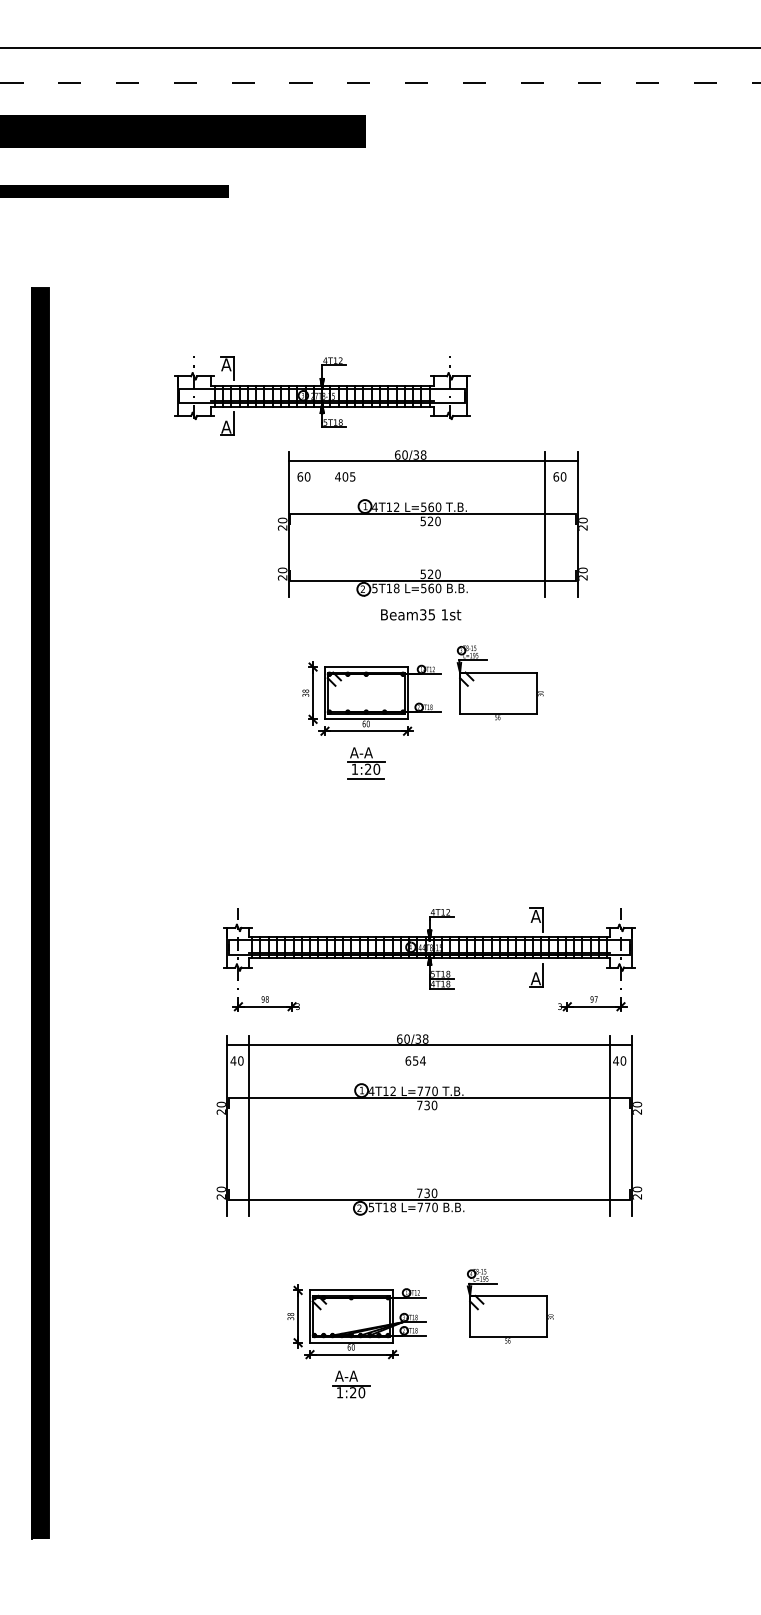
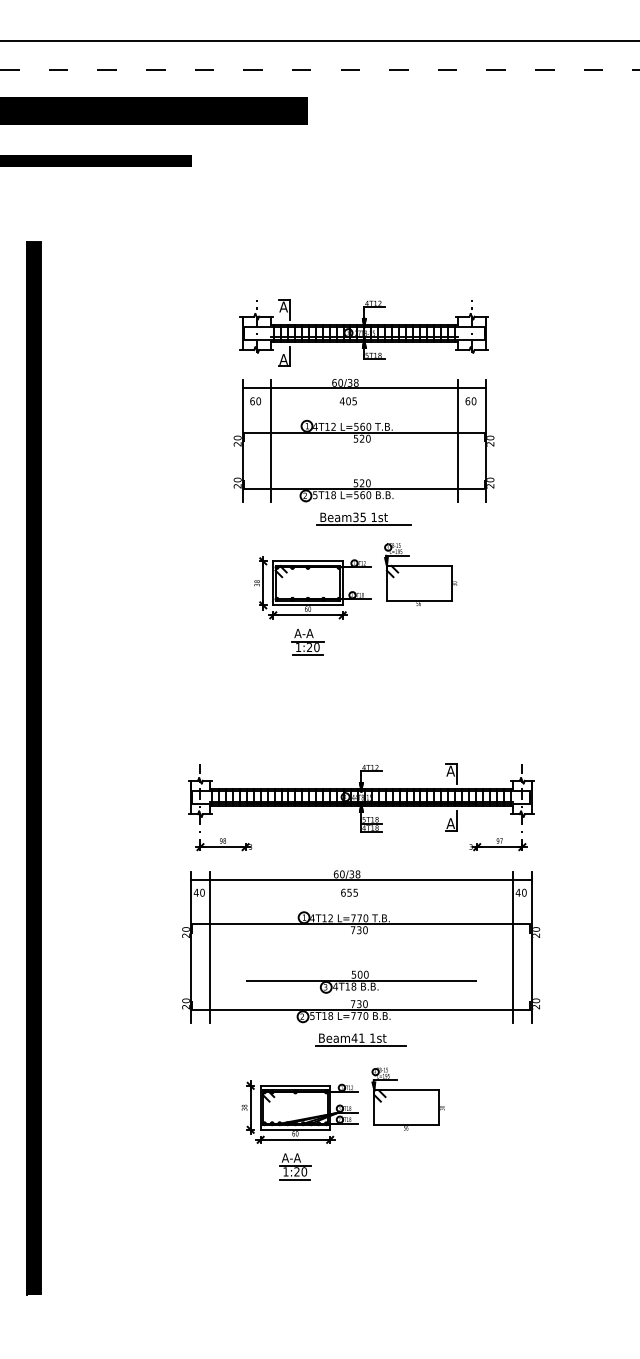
part: (322, 395) -> (364, 332), moved
text: (345, 476) -> (348, 400), moved
line: (321, 524) -> (270, 441), added
line: (432, 624) -> (363, 525), added
text: (422, 1060) -> (355, 892), 654 -> 655
part: (429, 1166) -> (361, 981), added
part: (429, 1235) -> (361, 1039), added
part: (509, 1306) -> (407, 1099), moved
line: (351, 1402) -> (295, 1180), added

